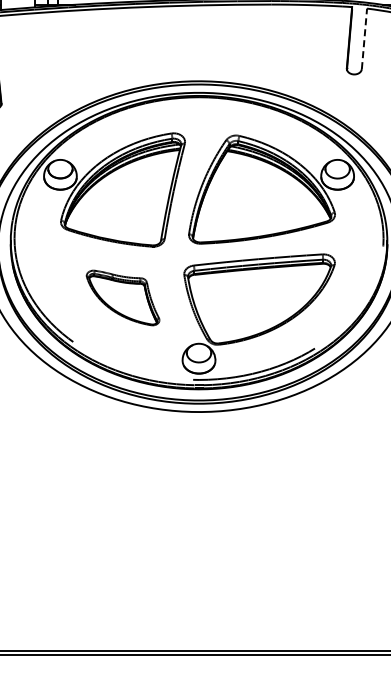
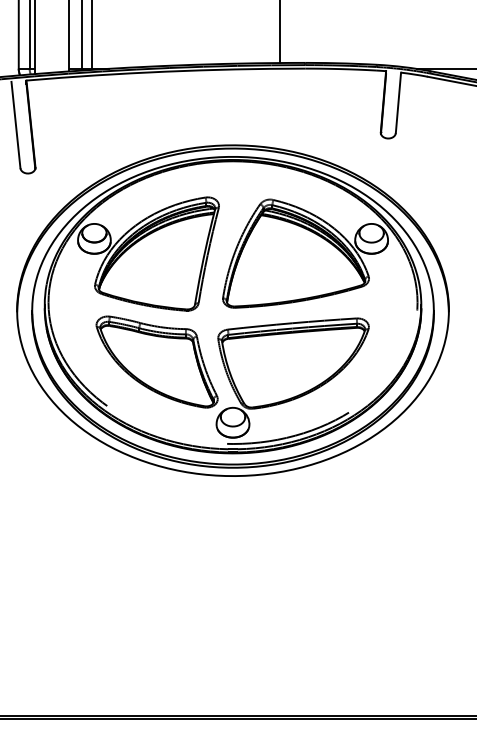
line: (364, 38) -> (398, 102), dashed -> solid
part: (122, 297) -> (156, 361), size x1.67

